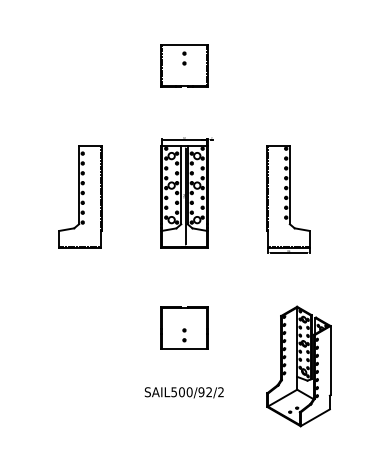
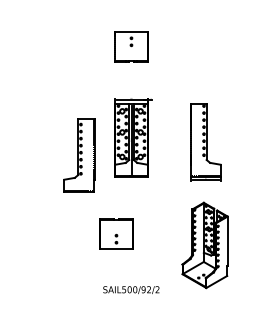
part: (80, 196) -> (79, 155), moved
part: (184, 327) -> (116, 233), moved
part: (298, 366) -> (204, 245), moved
text: (184, 393) -> (131, 290), moved

